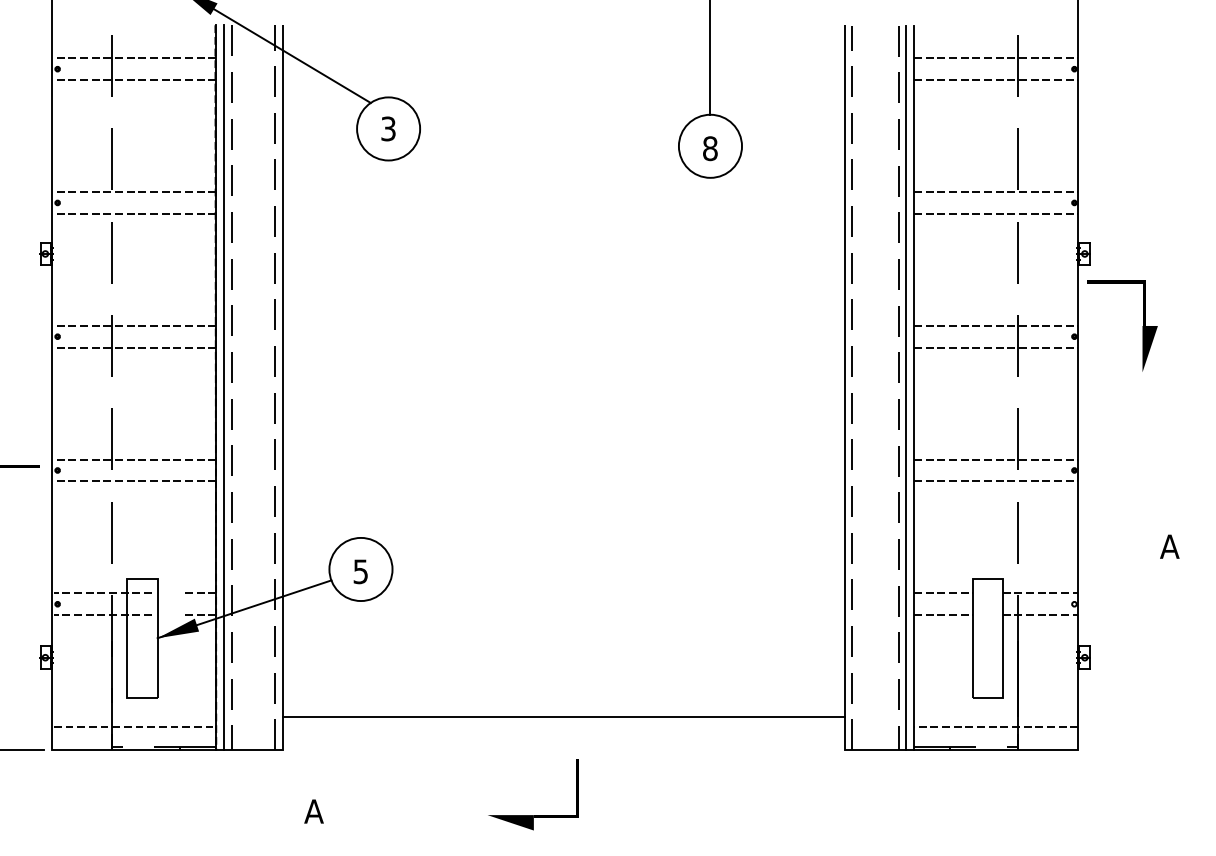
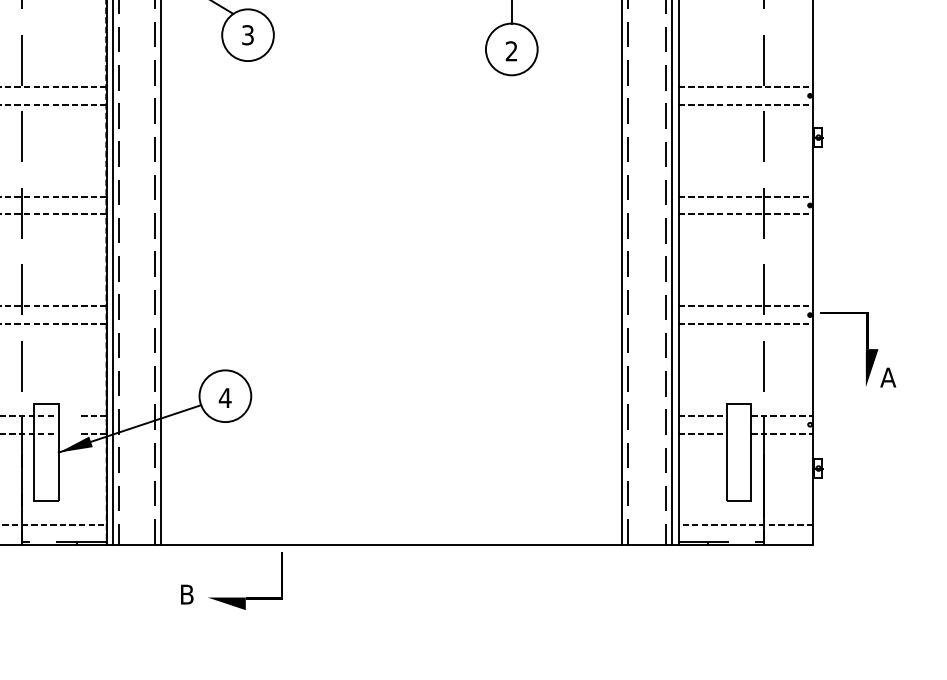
text: (710, 148) -> (511, 51), 8 -> 2
part: (1142, 326) -> (865, 349), moved
text: (360, 571) -> (225, 397), 5 -> 4
line: (563, 717) -> (391, 544), moved
text: (313, 811) -> (186, 594), A -> B
part: (533, 815) -> (245, 597), moved

